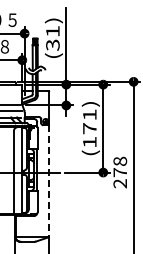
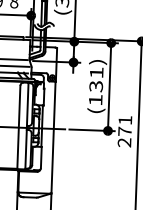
text: (89, 128) -> (95, 86), (171) -> (131)
text: (120, 160) -> (125, 119), 278 -> 271
line: (49, 181) -> (53, 137), dashed -> solid

